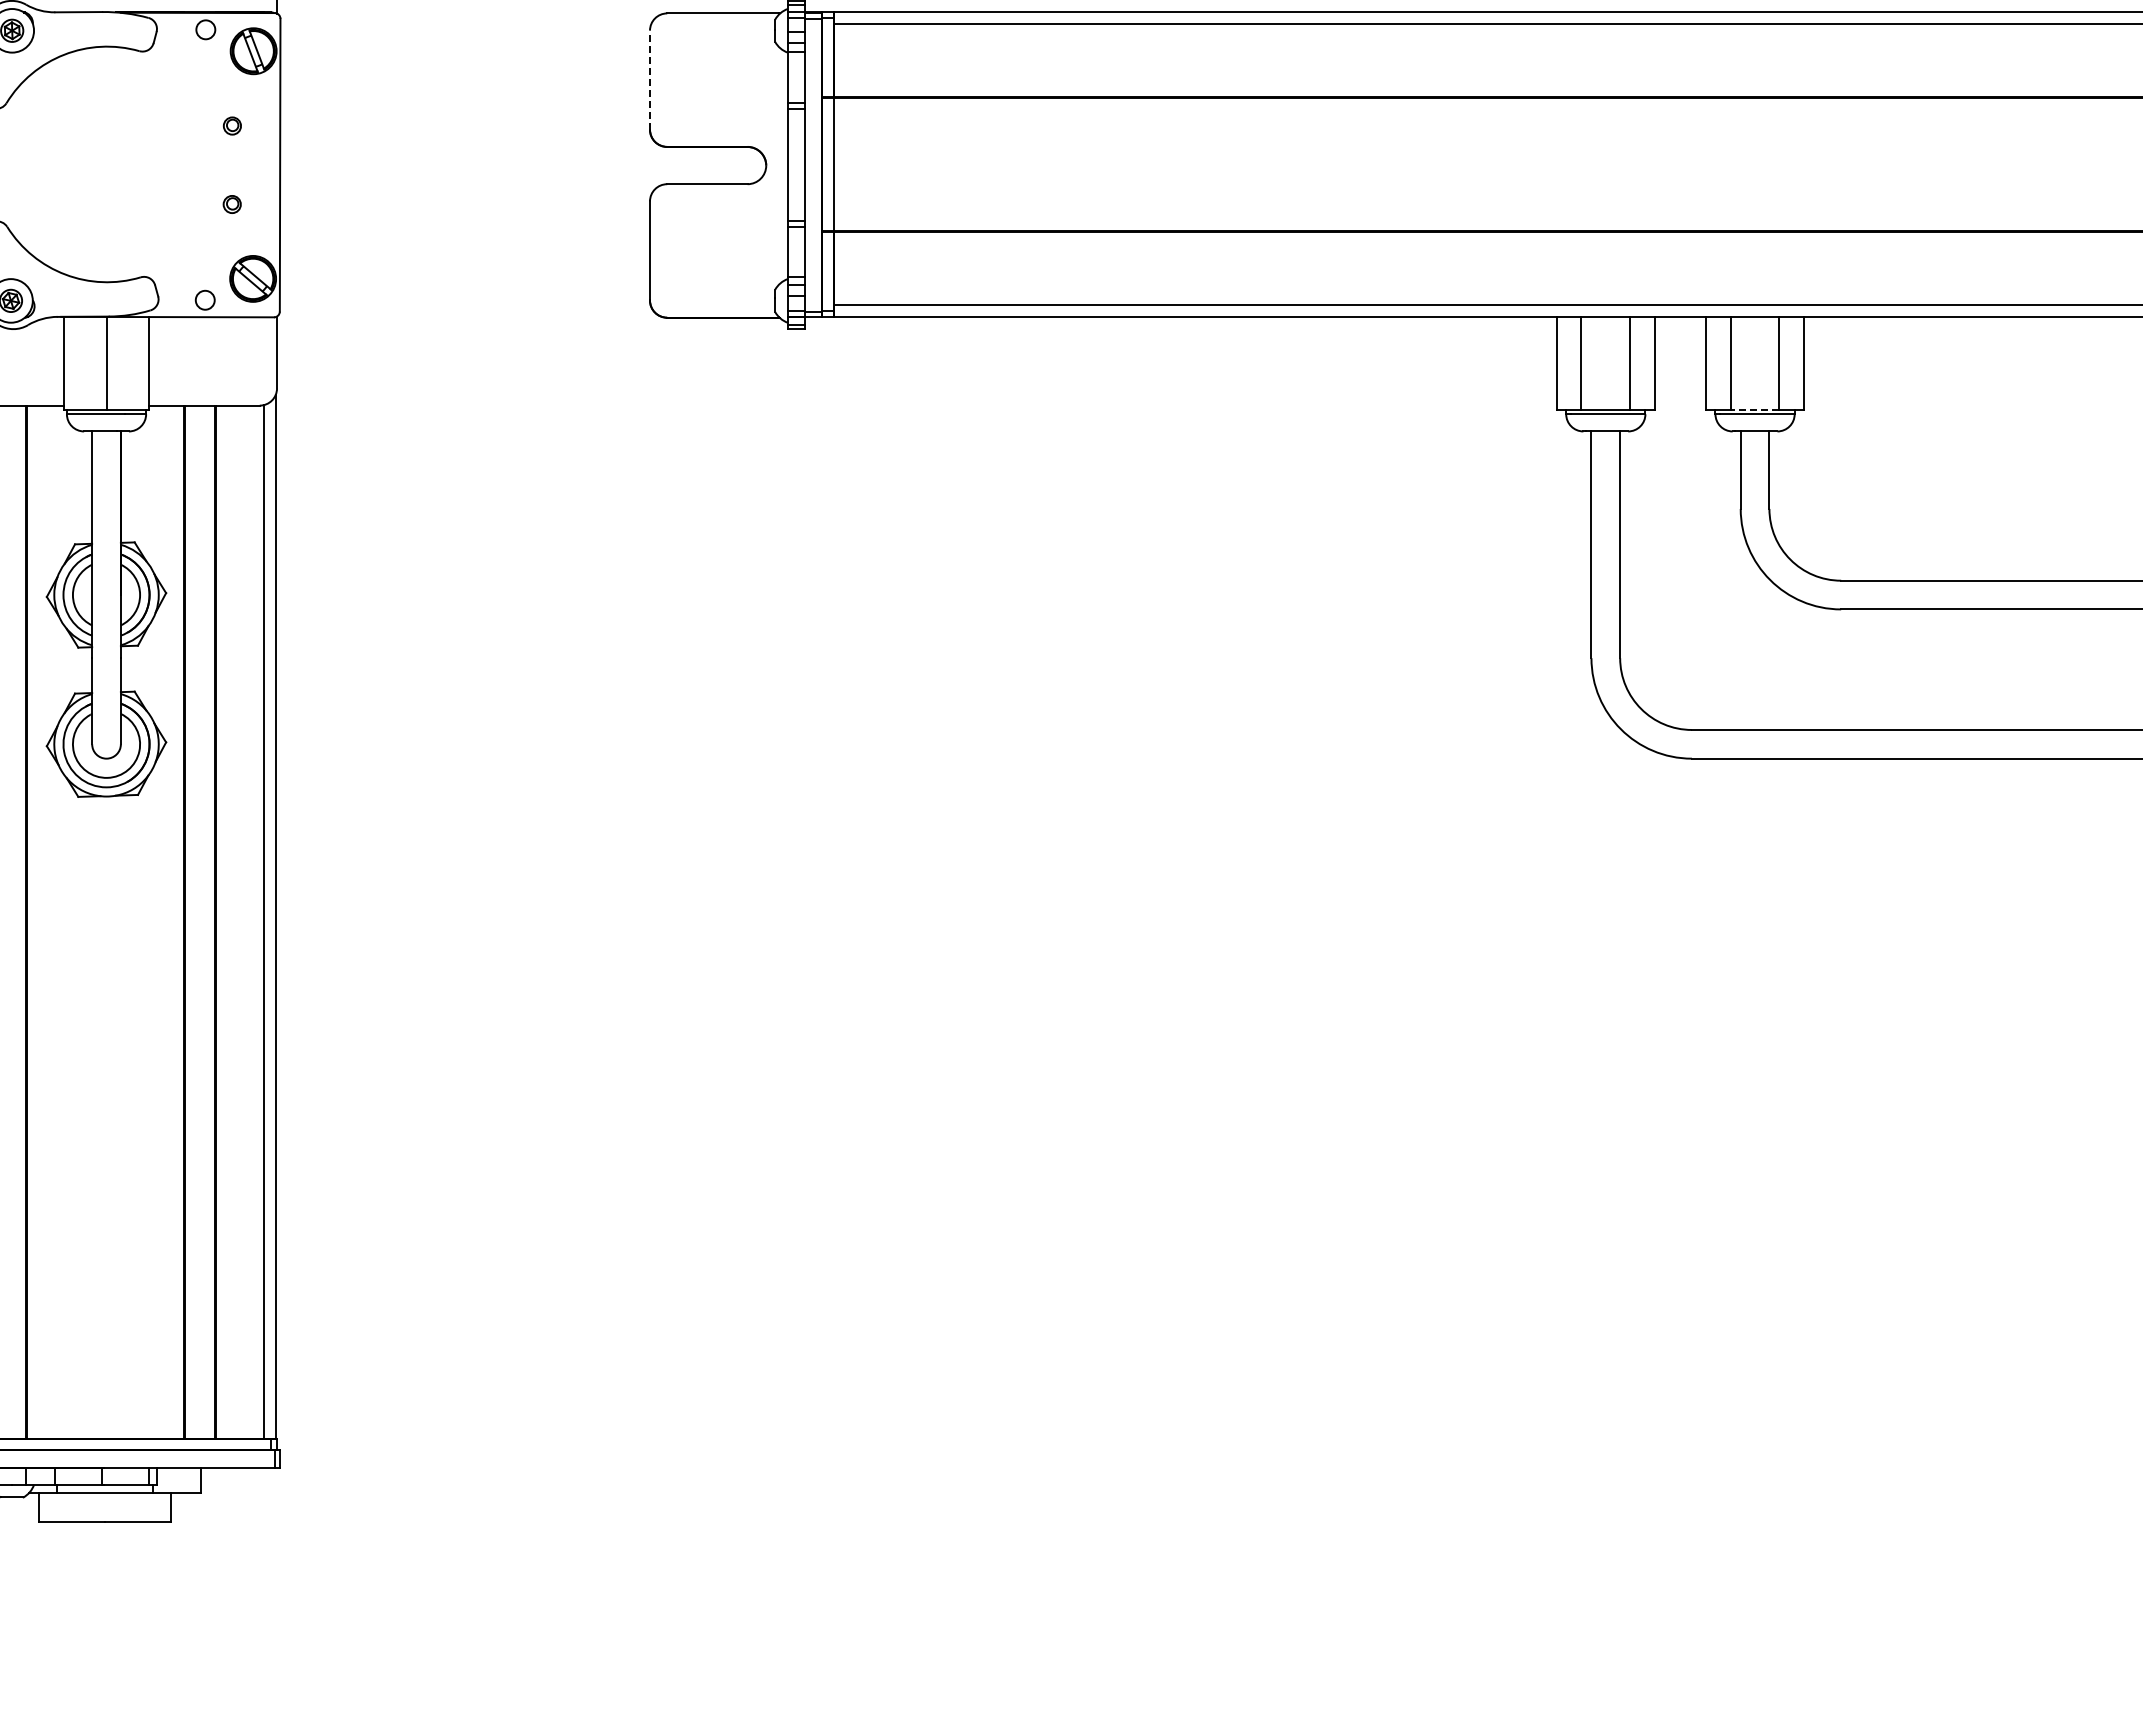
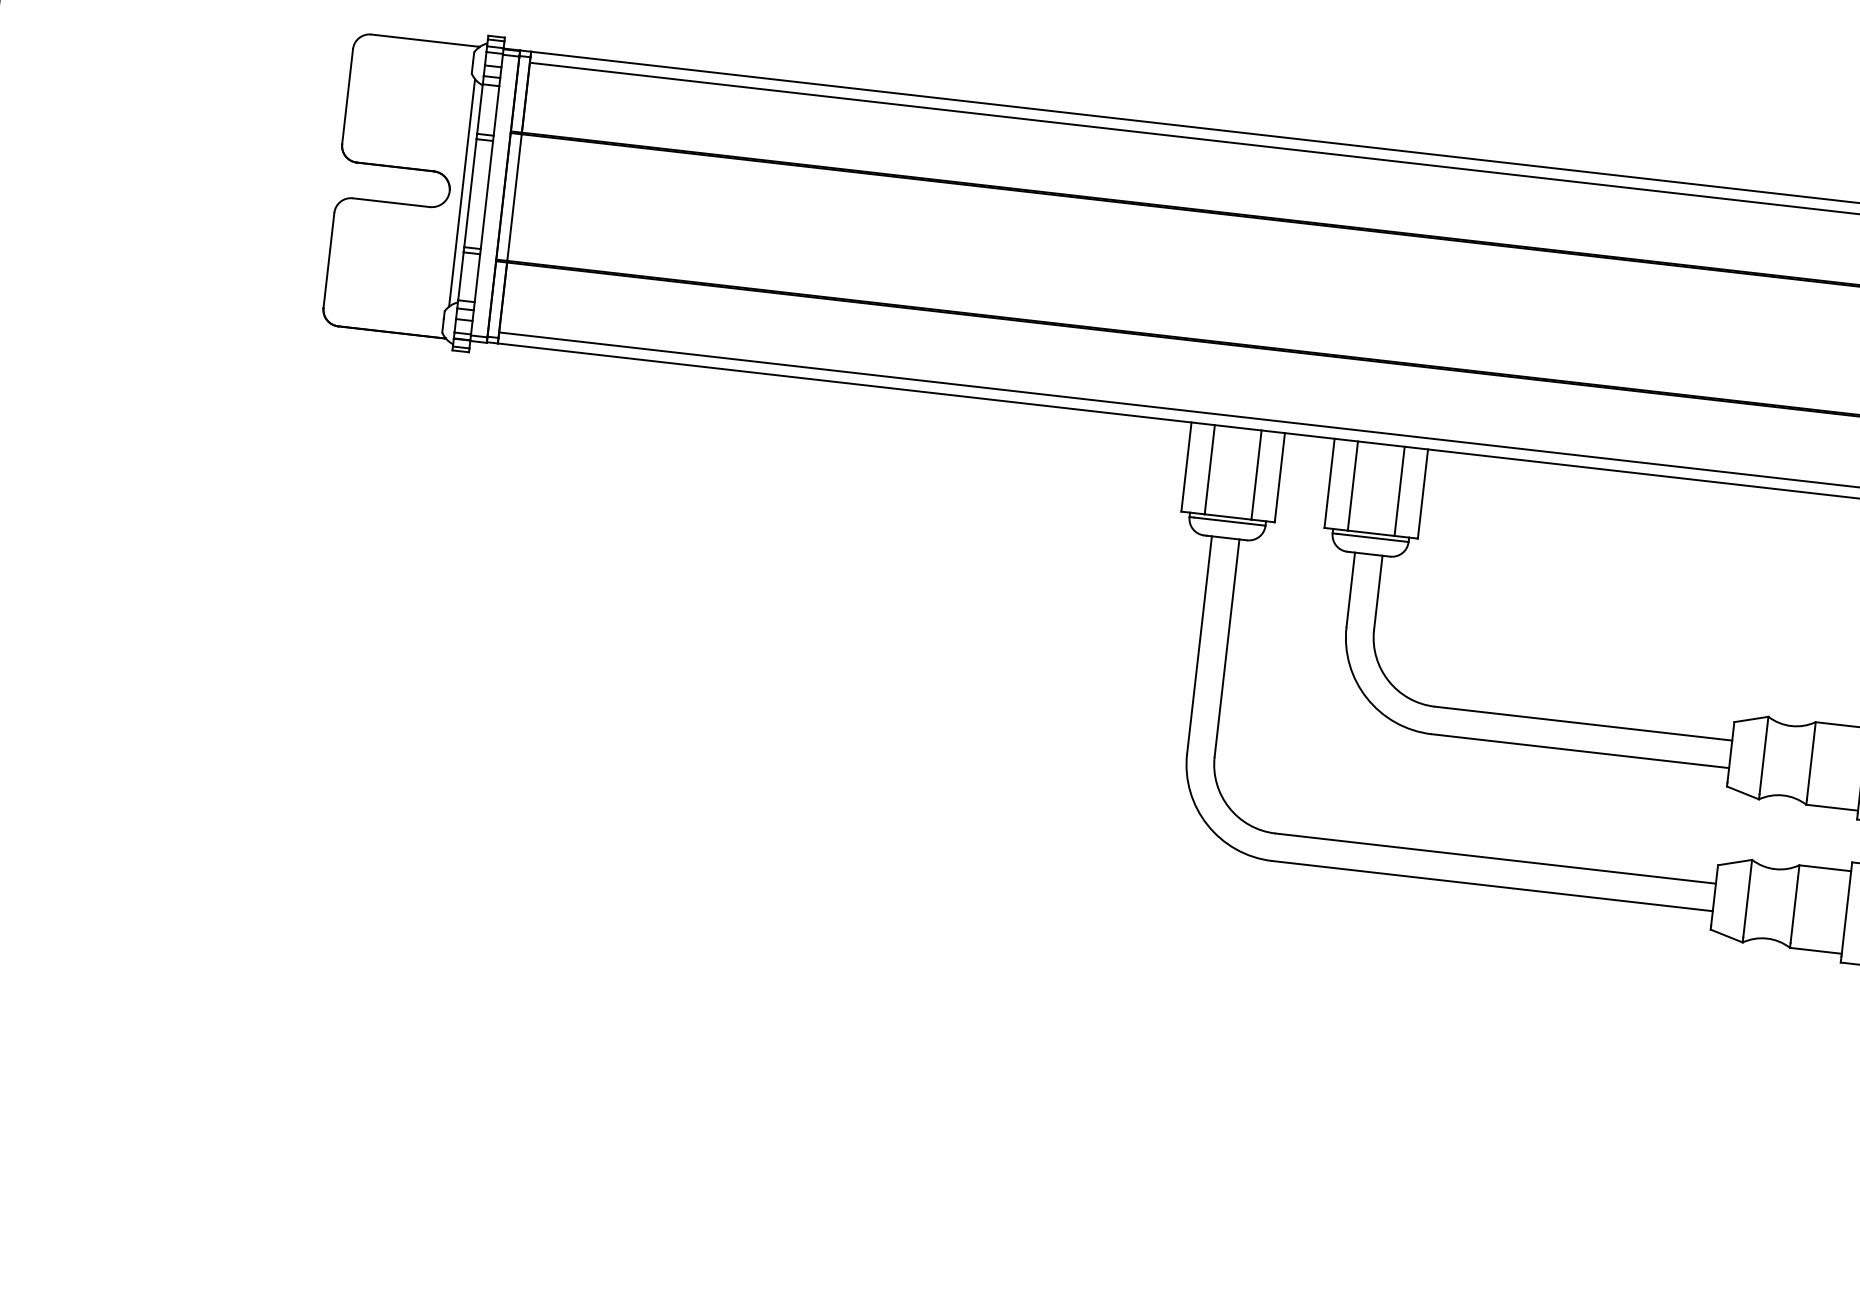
line: (650, 80) -> (348, 97), dashed -> solid
line: (779, 165) -> (462, 192), added
line: (1754, 409) -> (1370, 533), dashed -> solid

